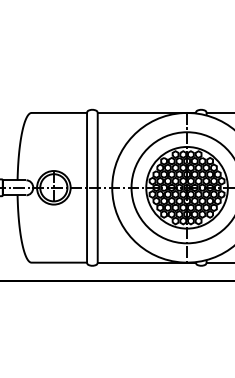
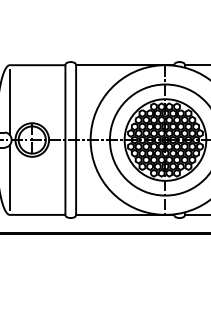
line: (31, 150) -> (9, 102), added
line: (31, 224) -> (9, 176), added

